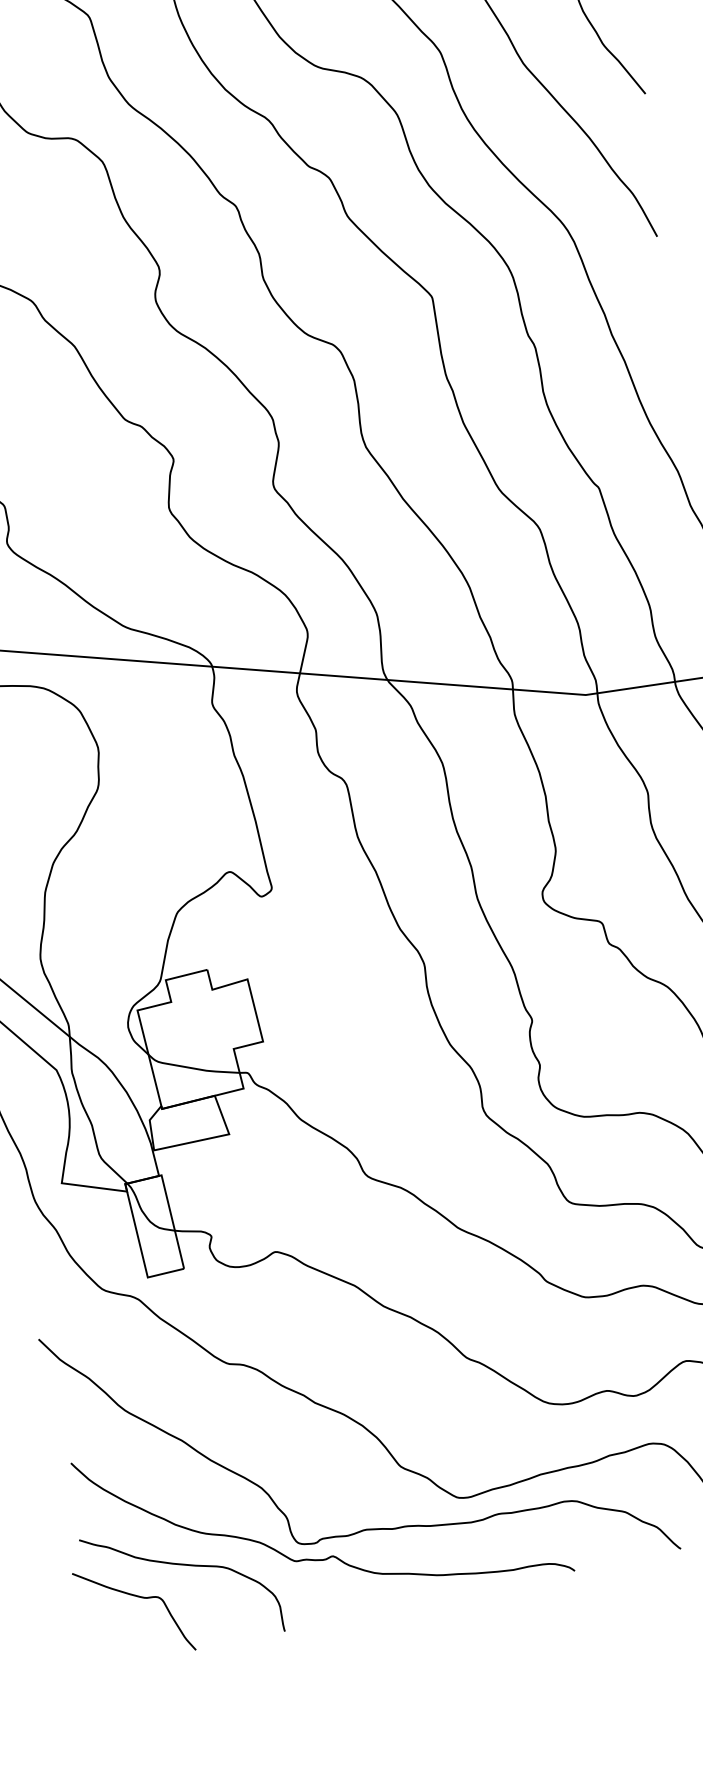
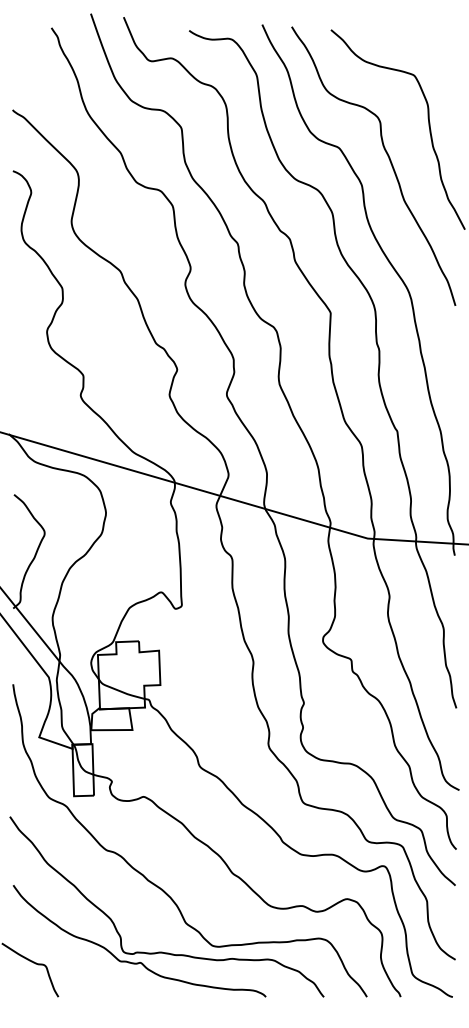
curve: (186, 1567) -> (62, 952), removed

